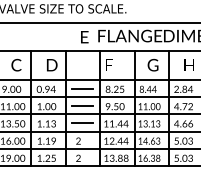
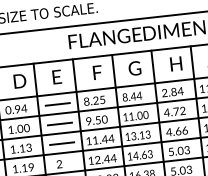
text: (84, 37) -> (56, 77), moved
text: (109, 64) -> (97, 71), moved

